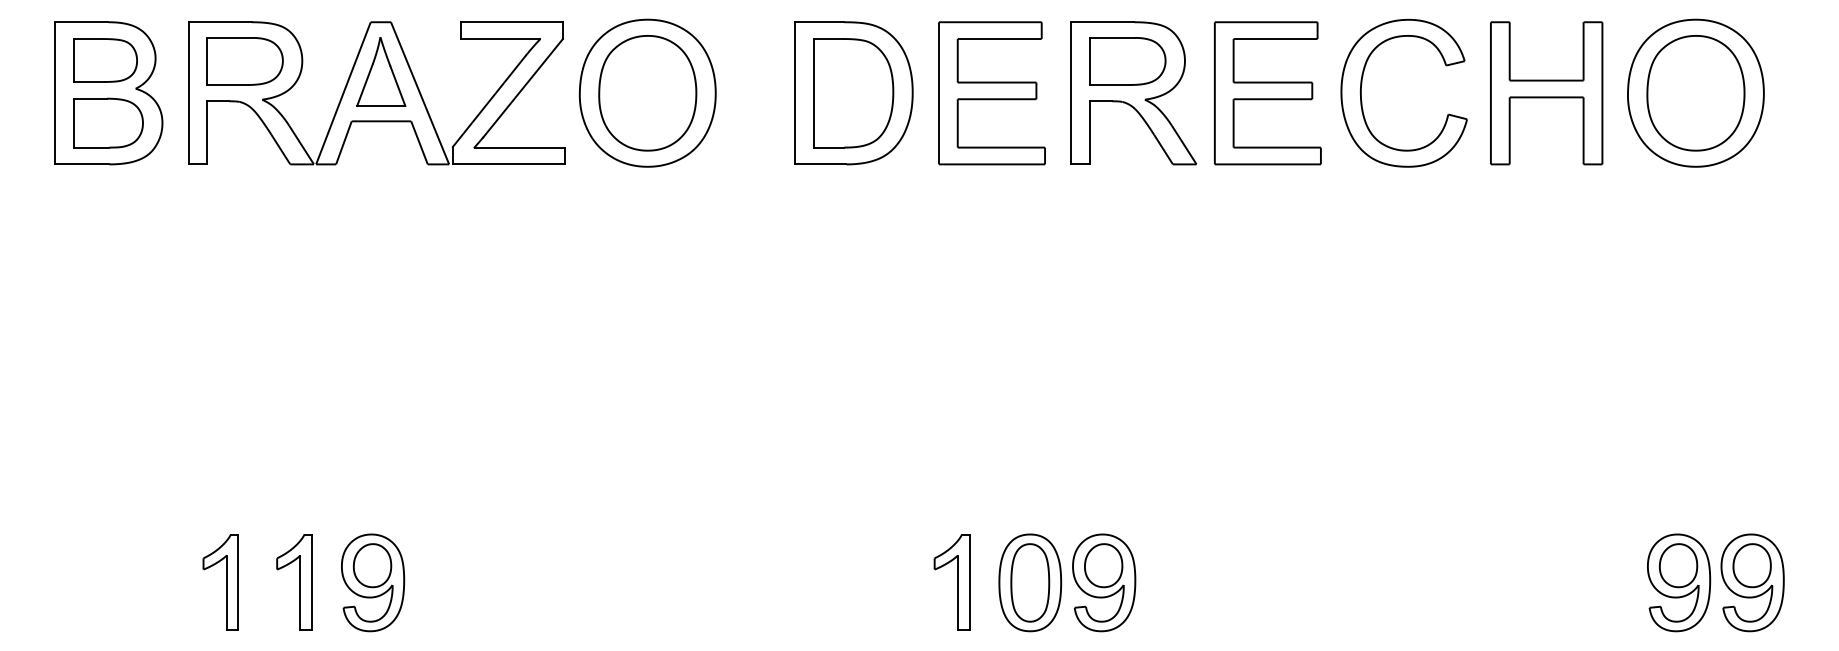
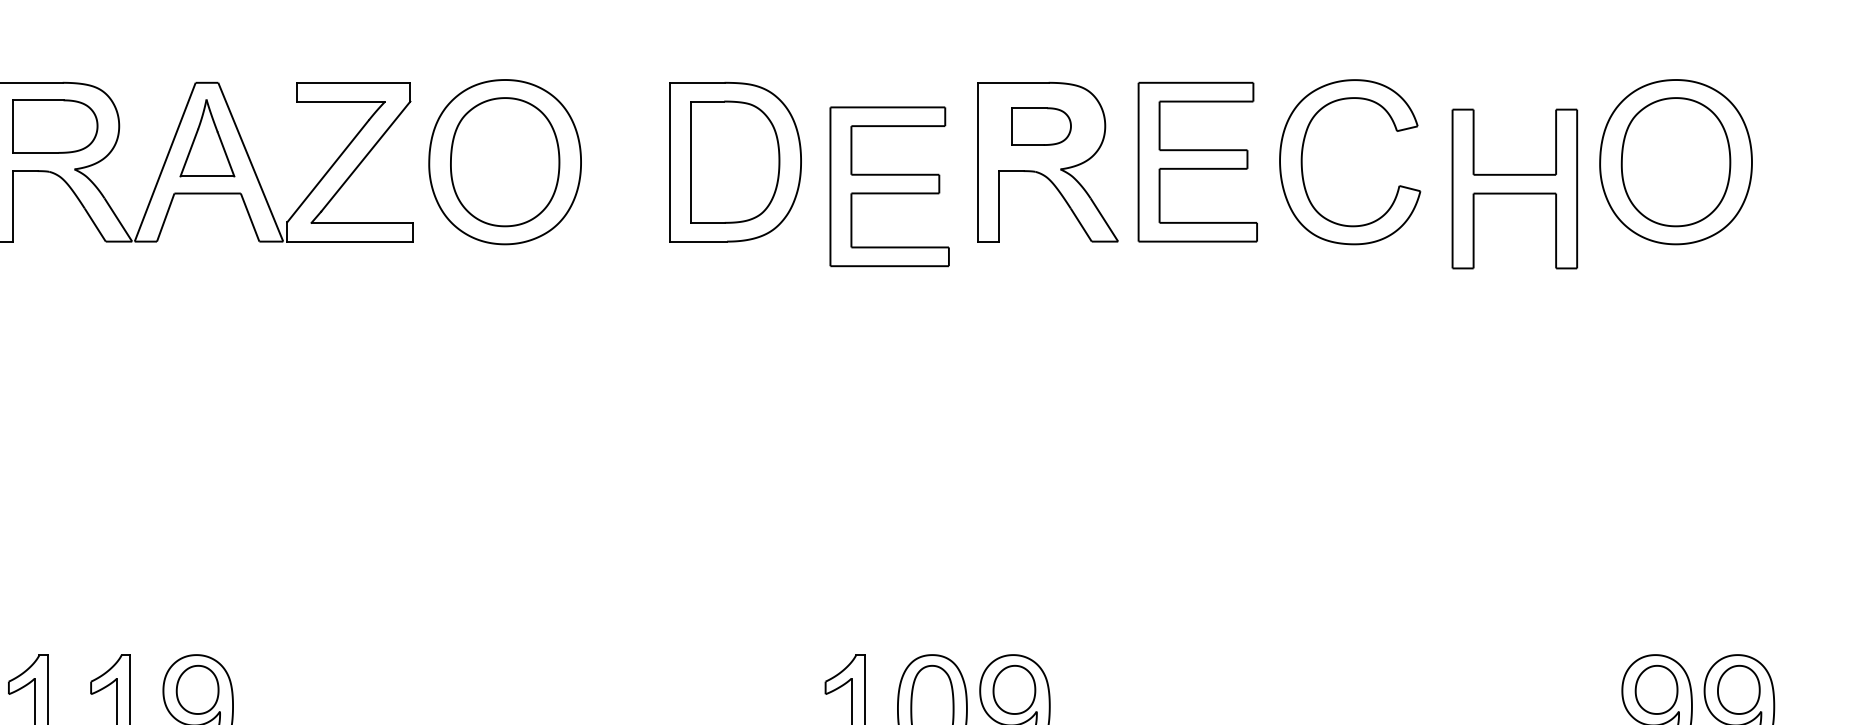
part: (1127, 61) -> (1041, 126), size x0.7
part: (991, 93) -> (889, 187), moved
part: (1546, 93) -> (1514, 189), moved

